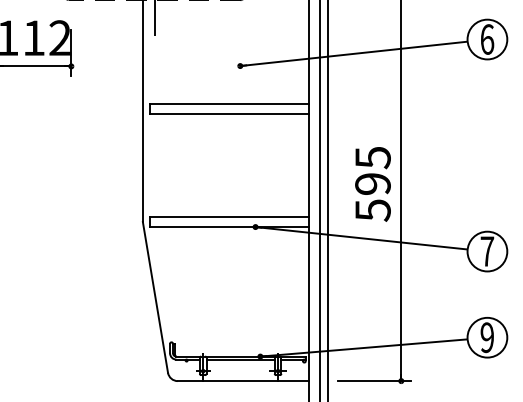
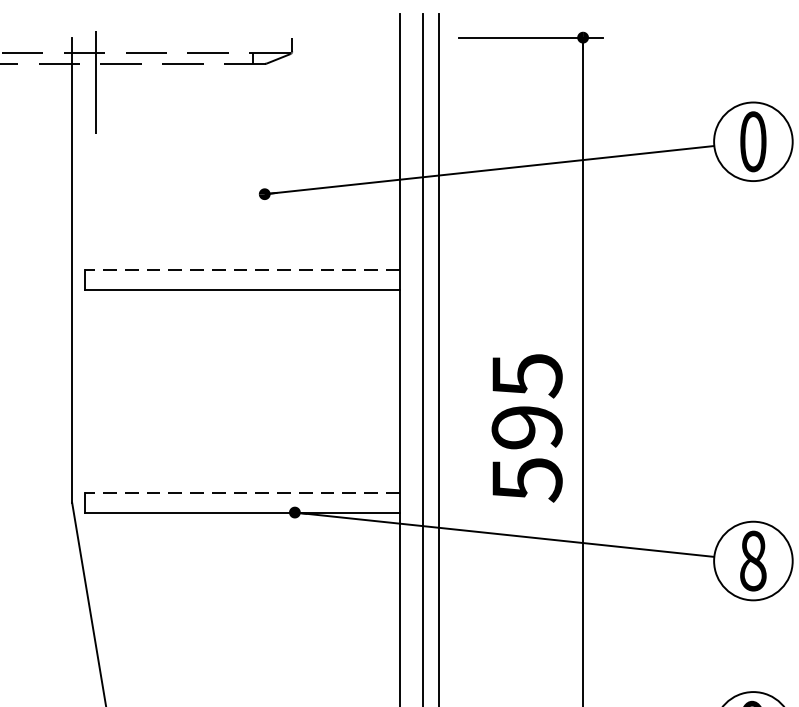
text: (487, 39) -> (753, 141), 6 -> 0
line: (229, 104) -> (243, 270), solid -> dashed
line: (229, 217) -> (243, 493), solid -> dashed
text: (487, 251) -> (753, 560), 7 -> 8

